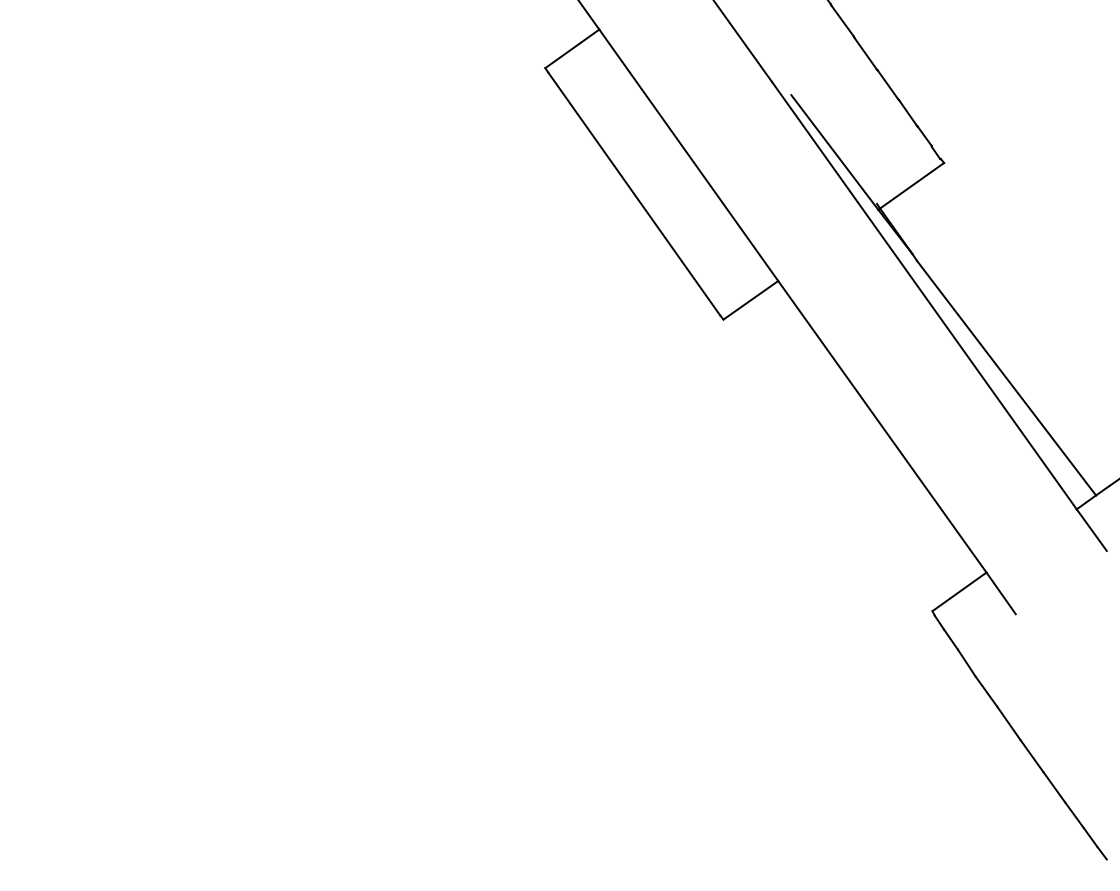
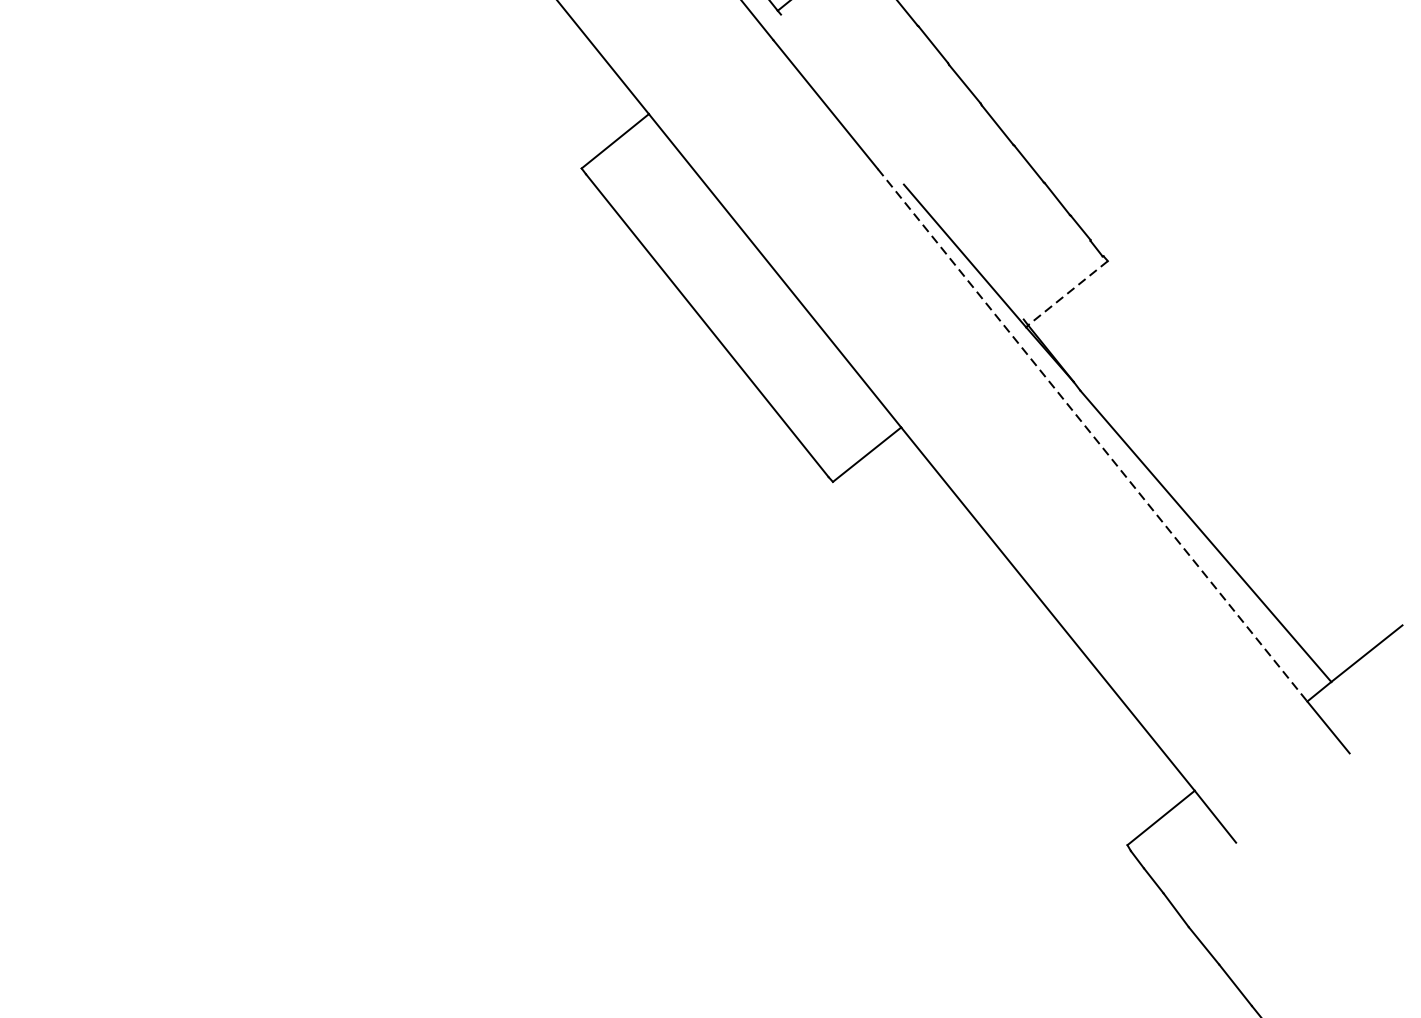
line: (911, 186) -> (1067, 294), solid -> dashed
line: (924, 296) -> (1092, 436), solid -> dashed

